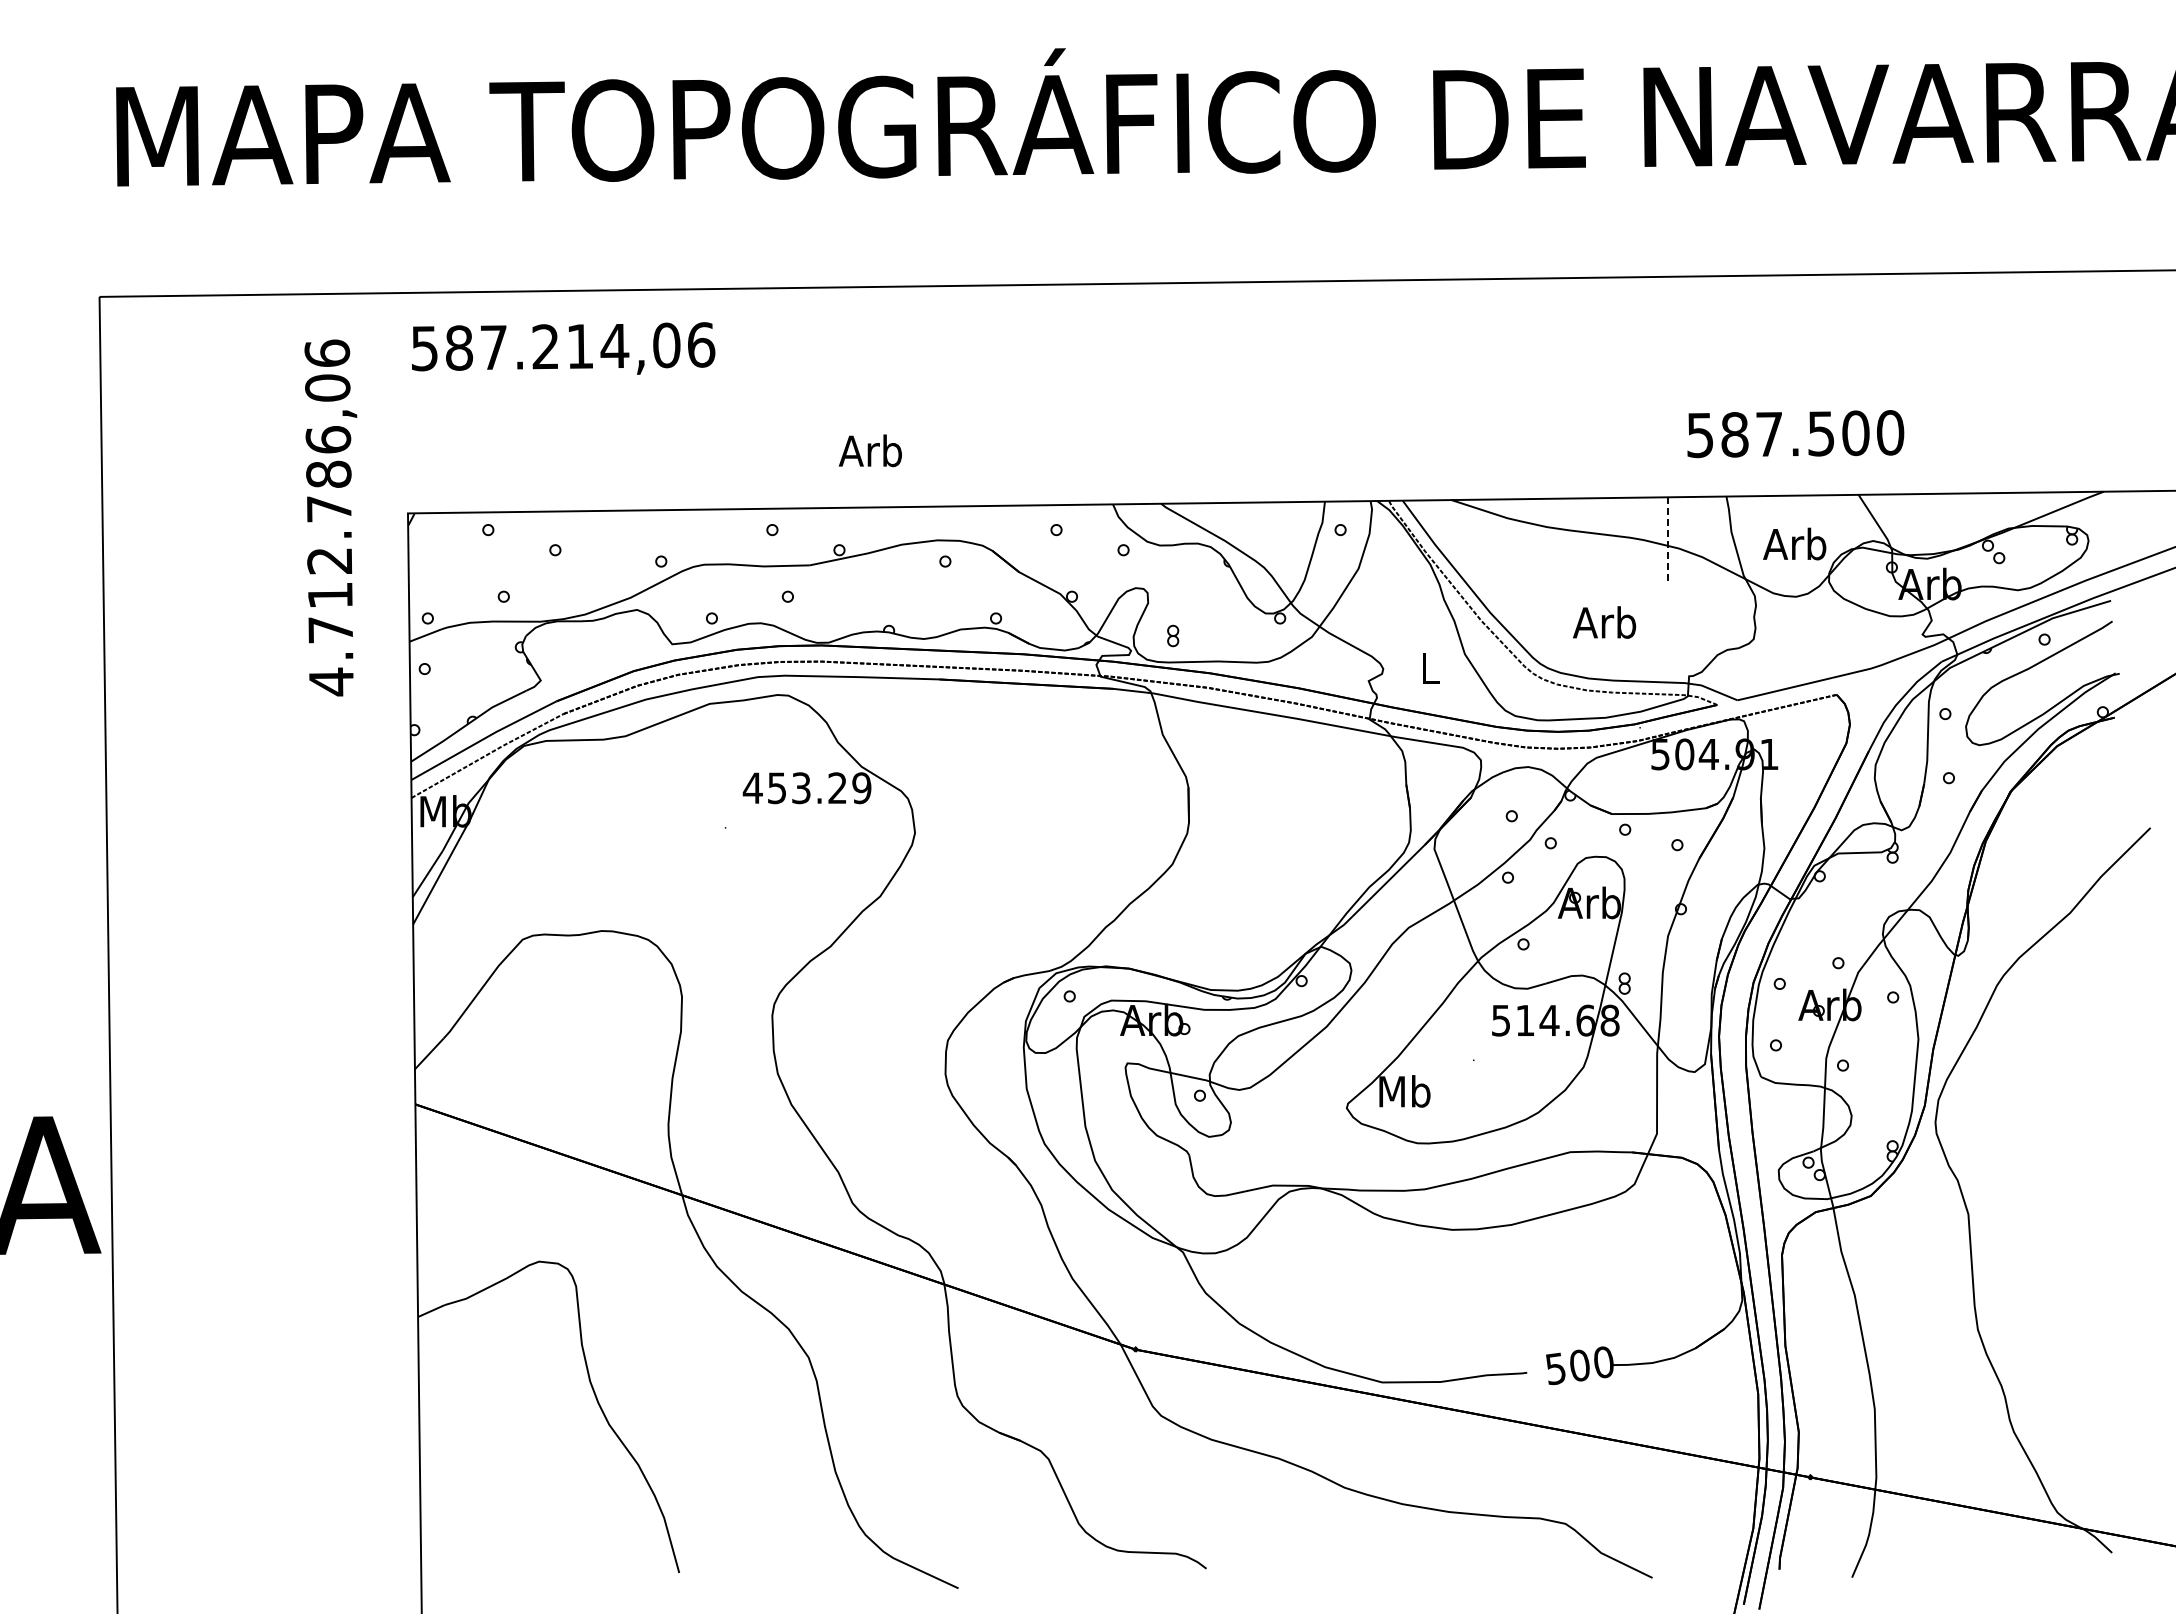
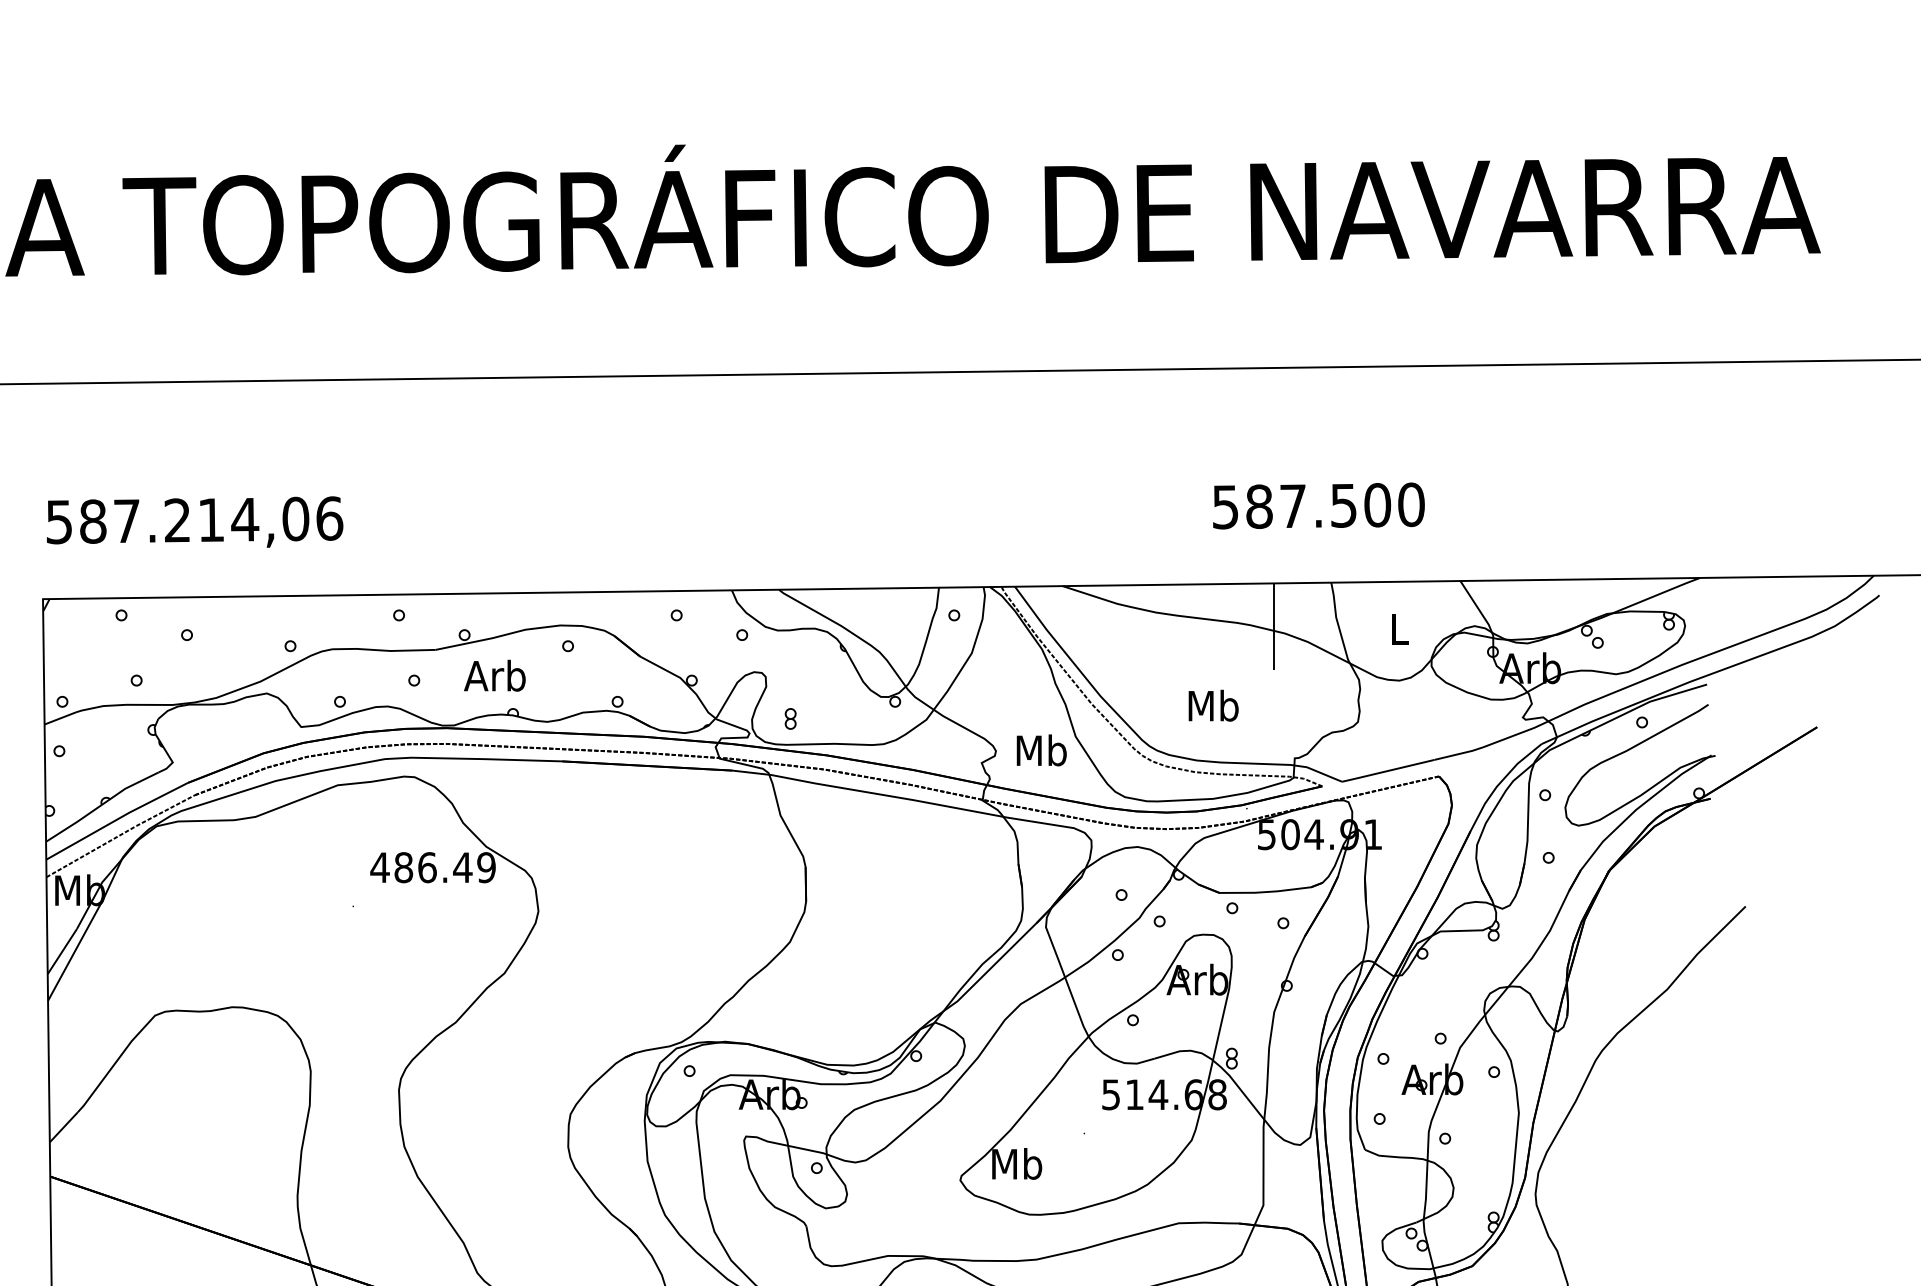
text: (563, 348) -> (194, 522), moved
text: (1795, 434) -> (1318, 506), moved
text: (869, 450) -> (493, 675), moved
line: (1667, 541) -> (1273, 626), dashed -> solid
text: (1794, 543) -> (1397, 628), Arb -> L
text: (1604, 622) -> (1212, 705), Arb -> Mb
text: (1429, 667) -> (1041, 749), L -> Mb
text: (807, 788) -> (433, 867), 453.29 -> 486.49

